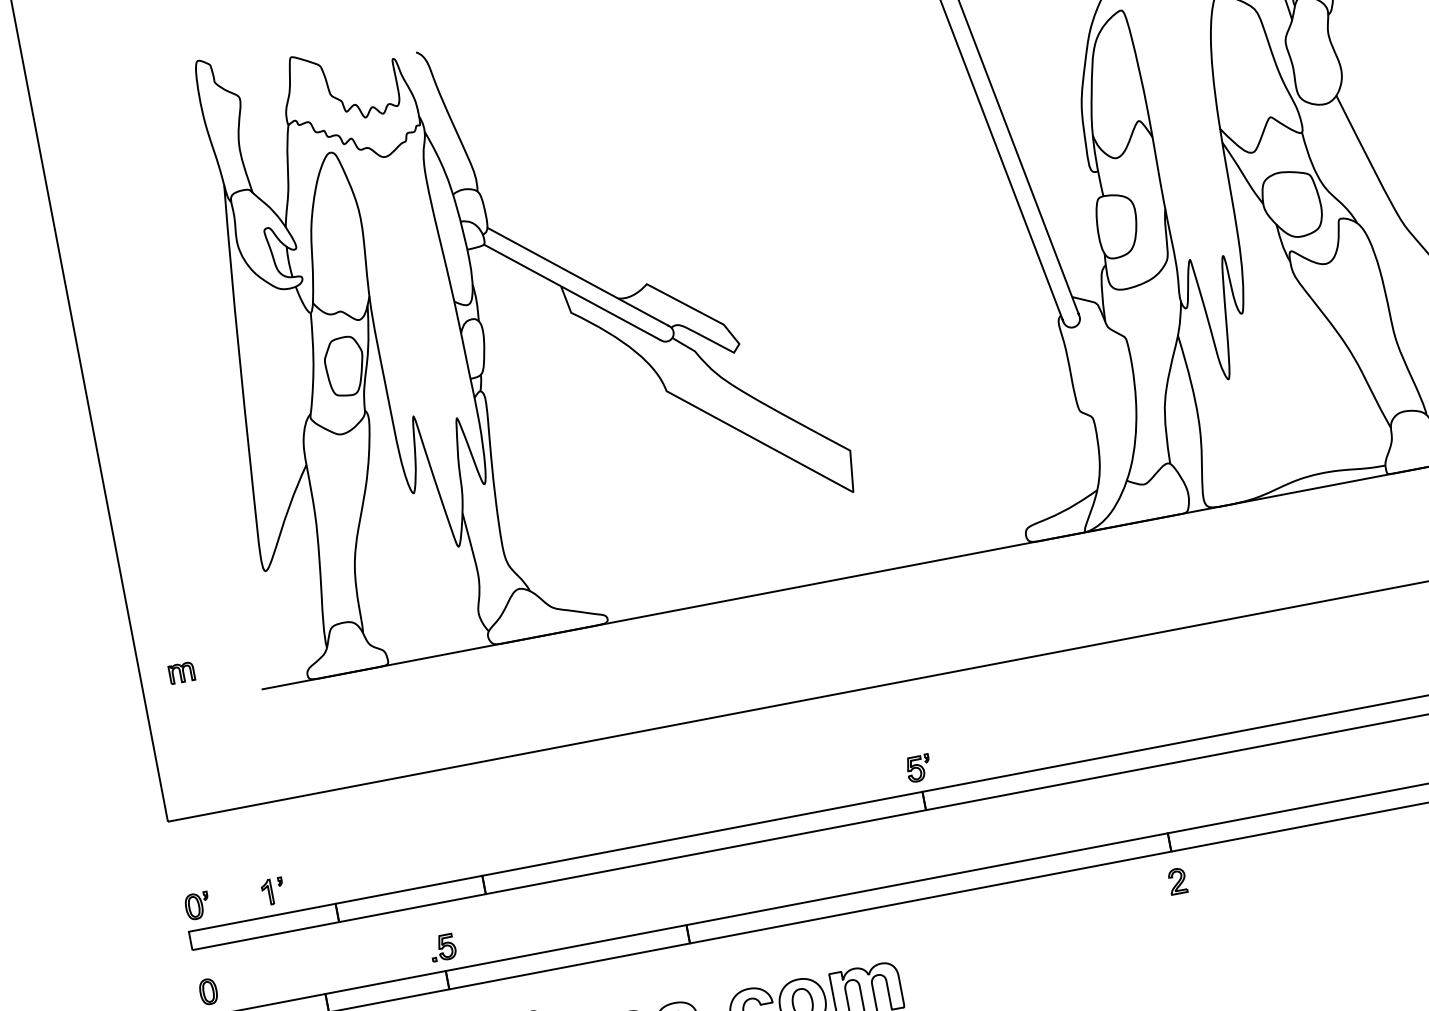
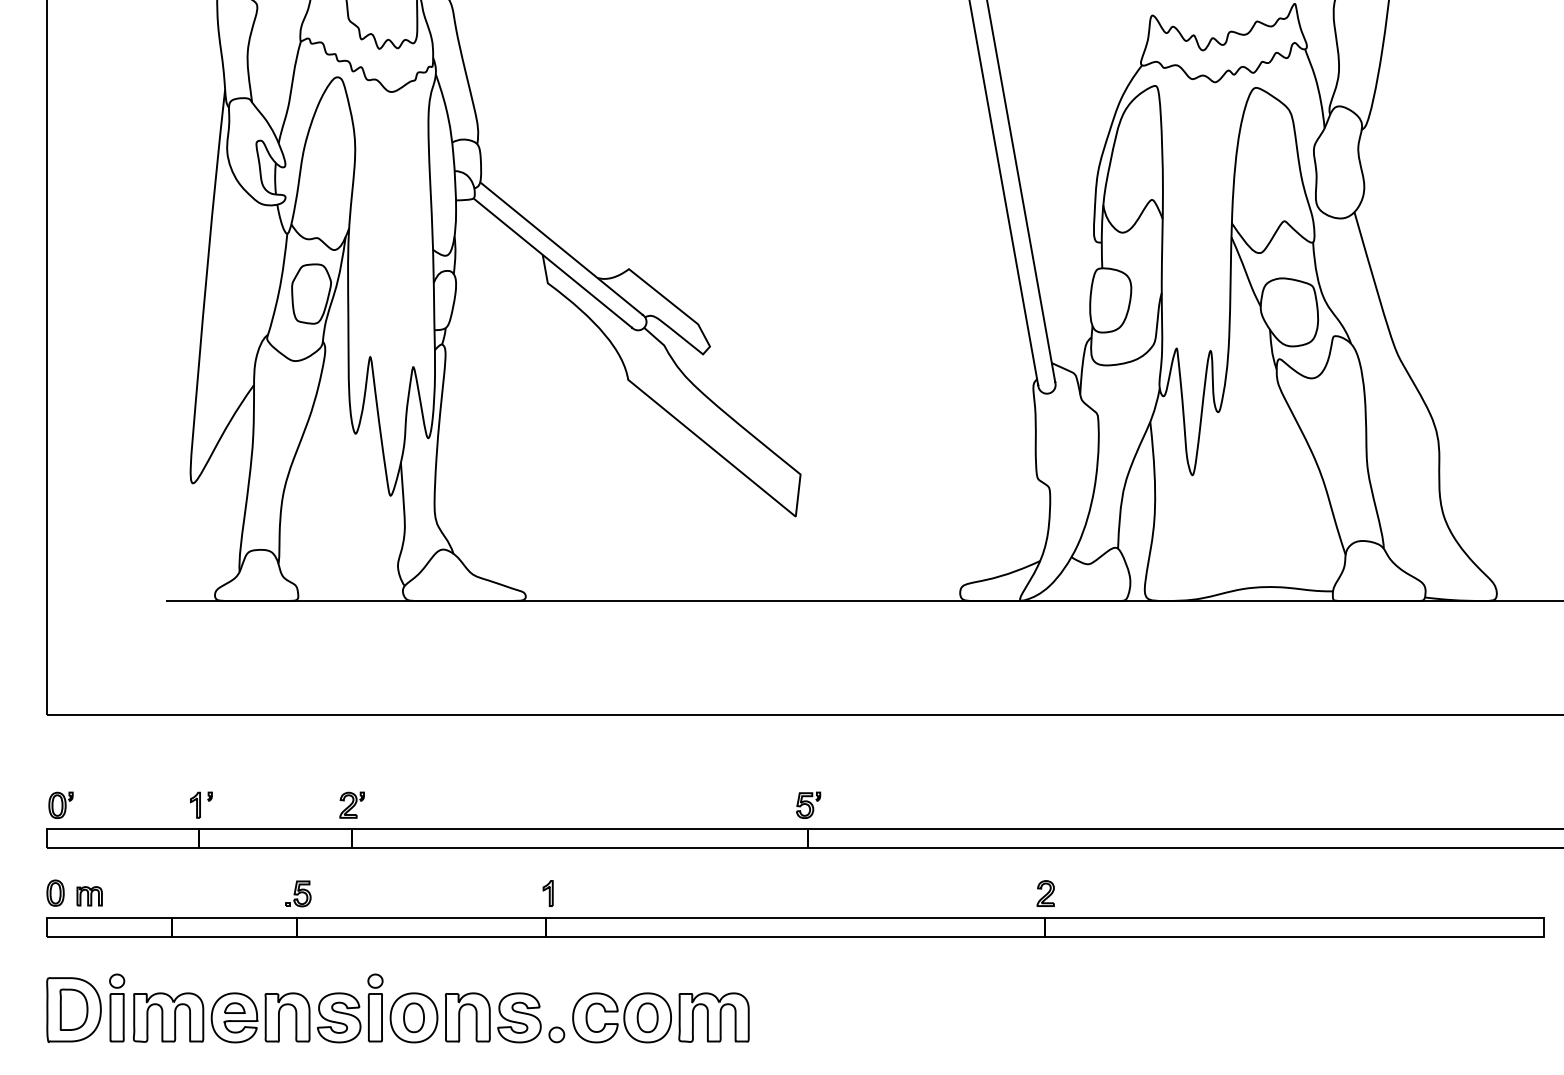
part: (181, 673) -> (89, 896), moved
part: (477, 851) -> (351, 804), added
part: (1177, 881) -> (1045, 893), moved
part: (273, 890) -> (201, 804), moved
part: (683, 901) -> (547, 893), added

